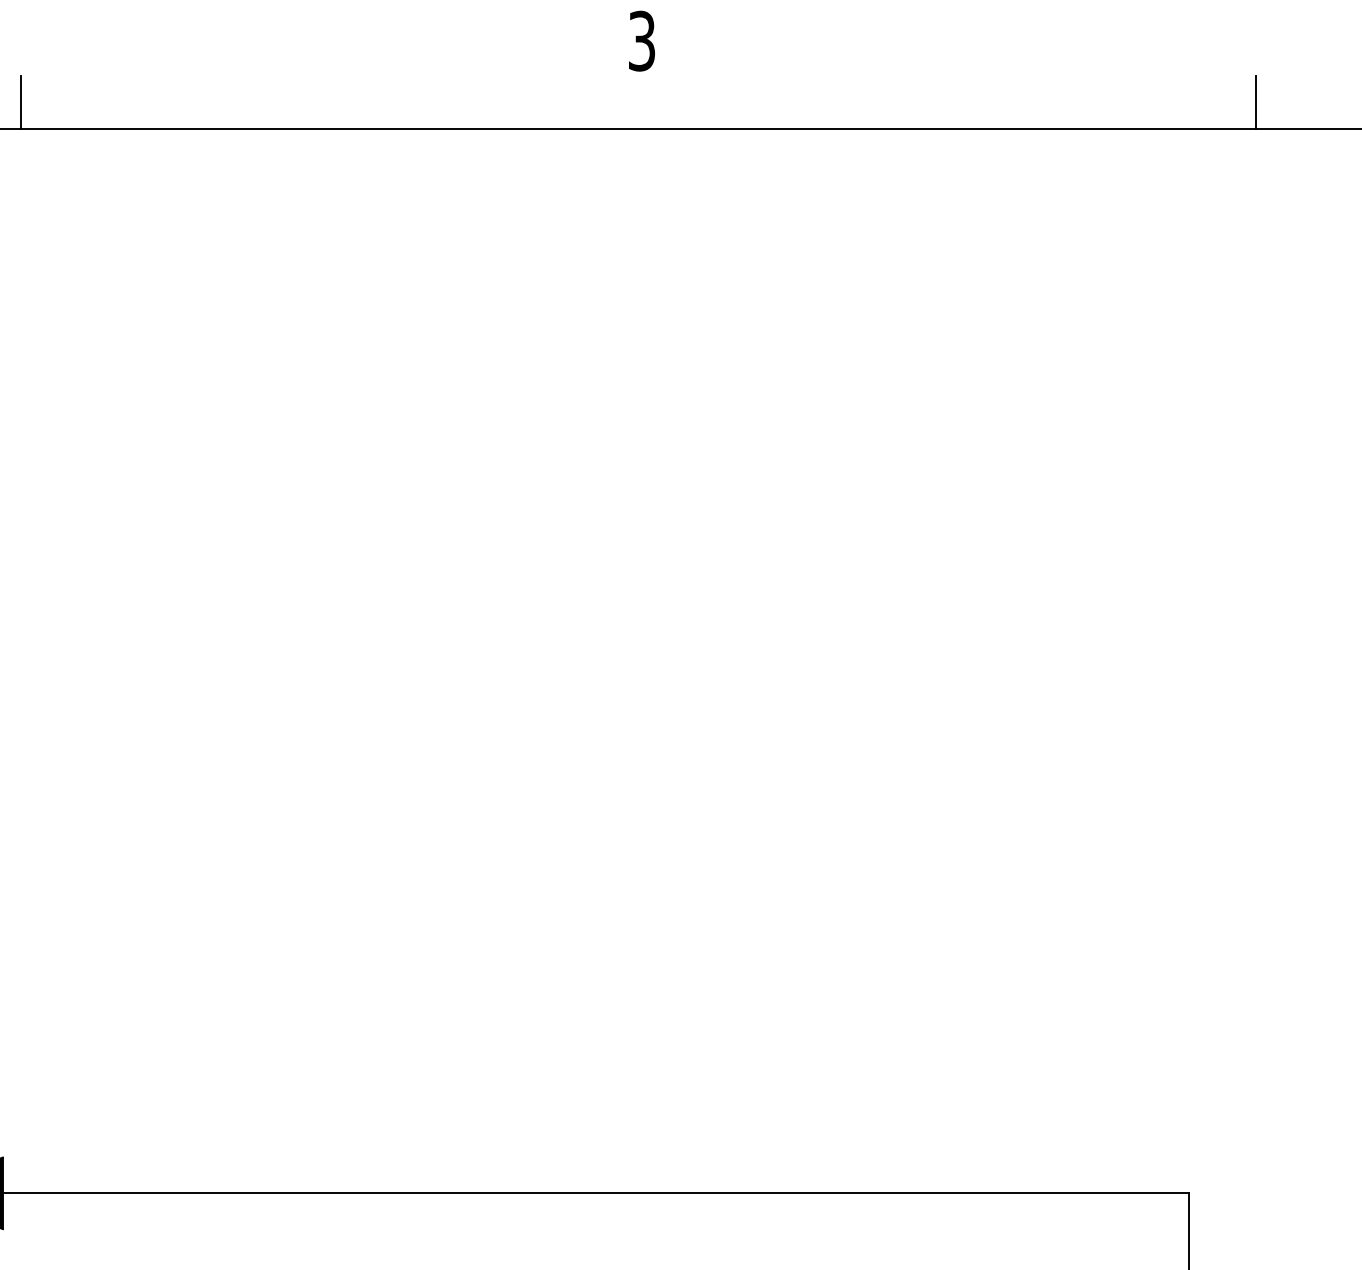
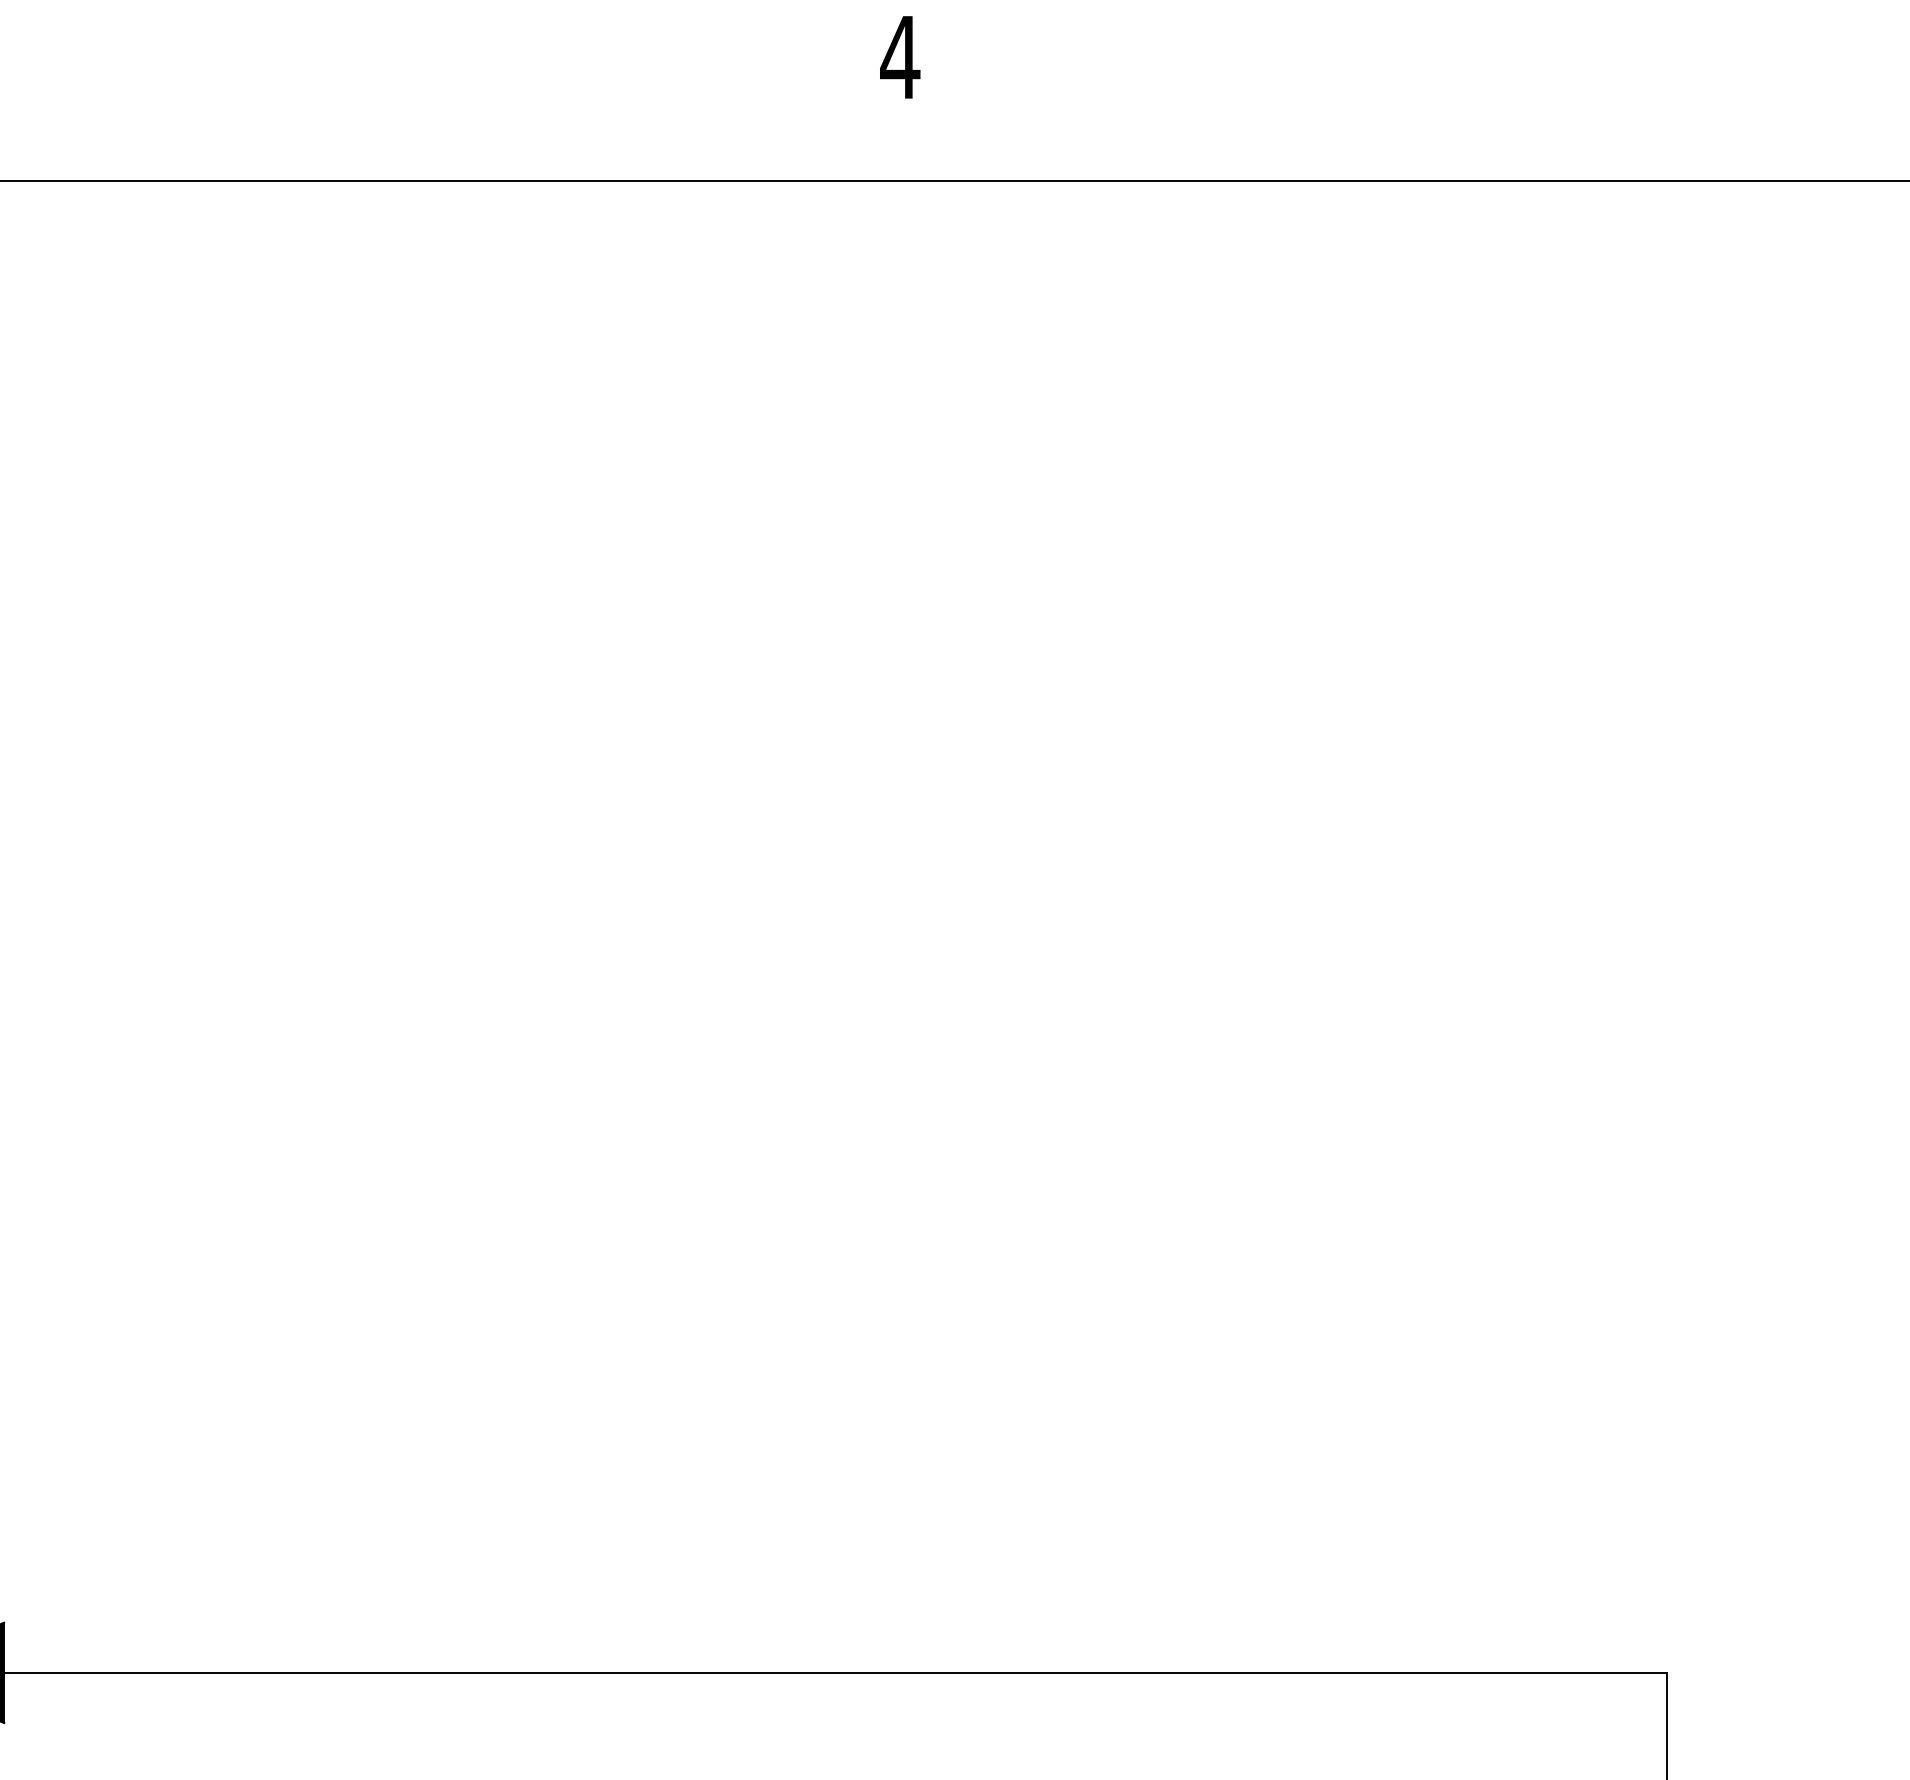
text: (642, 41) -> (900, 57), 3 -> 4
line: (20, 102) -> (29, 143), removed
line: (1255, 102) -> (1760, 143), removed

